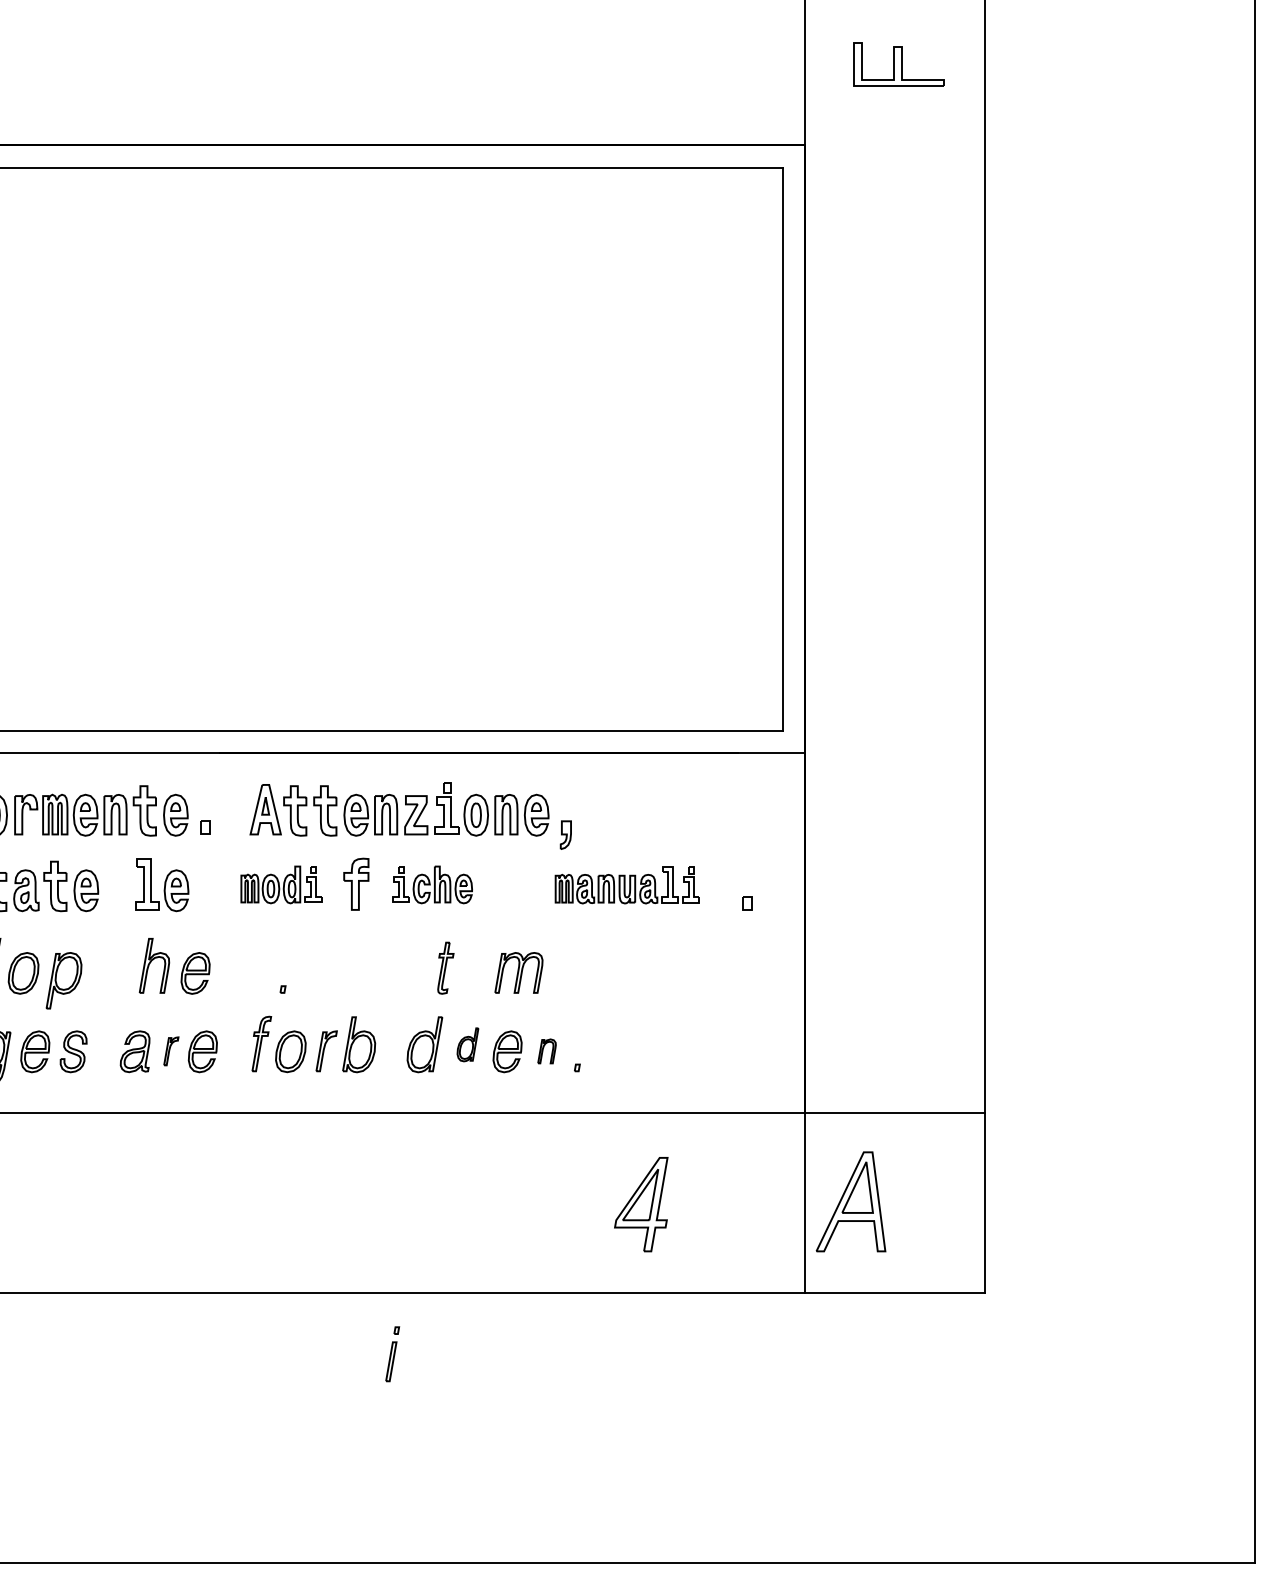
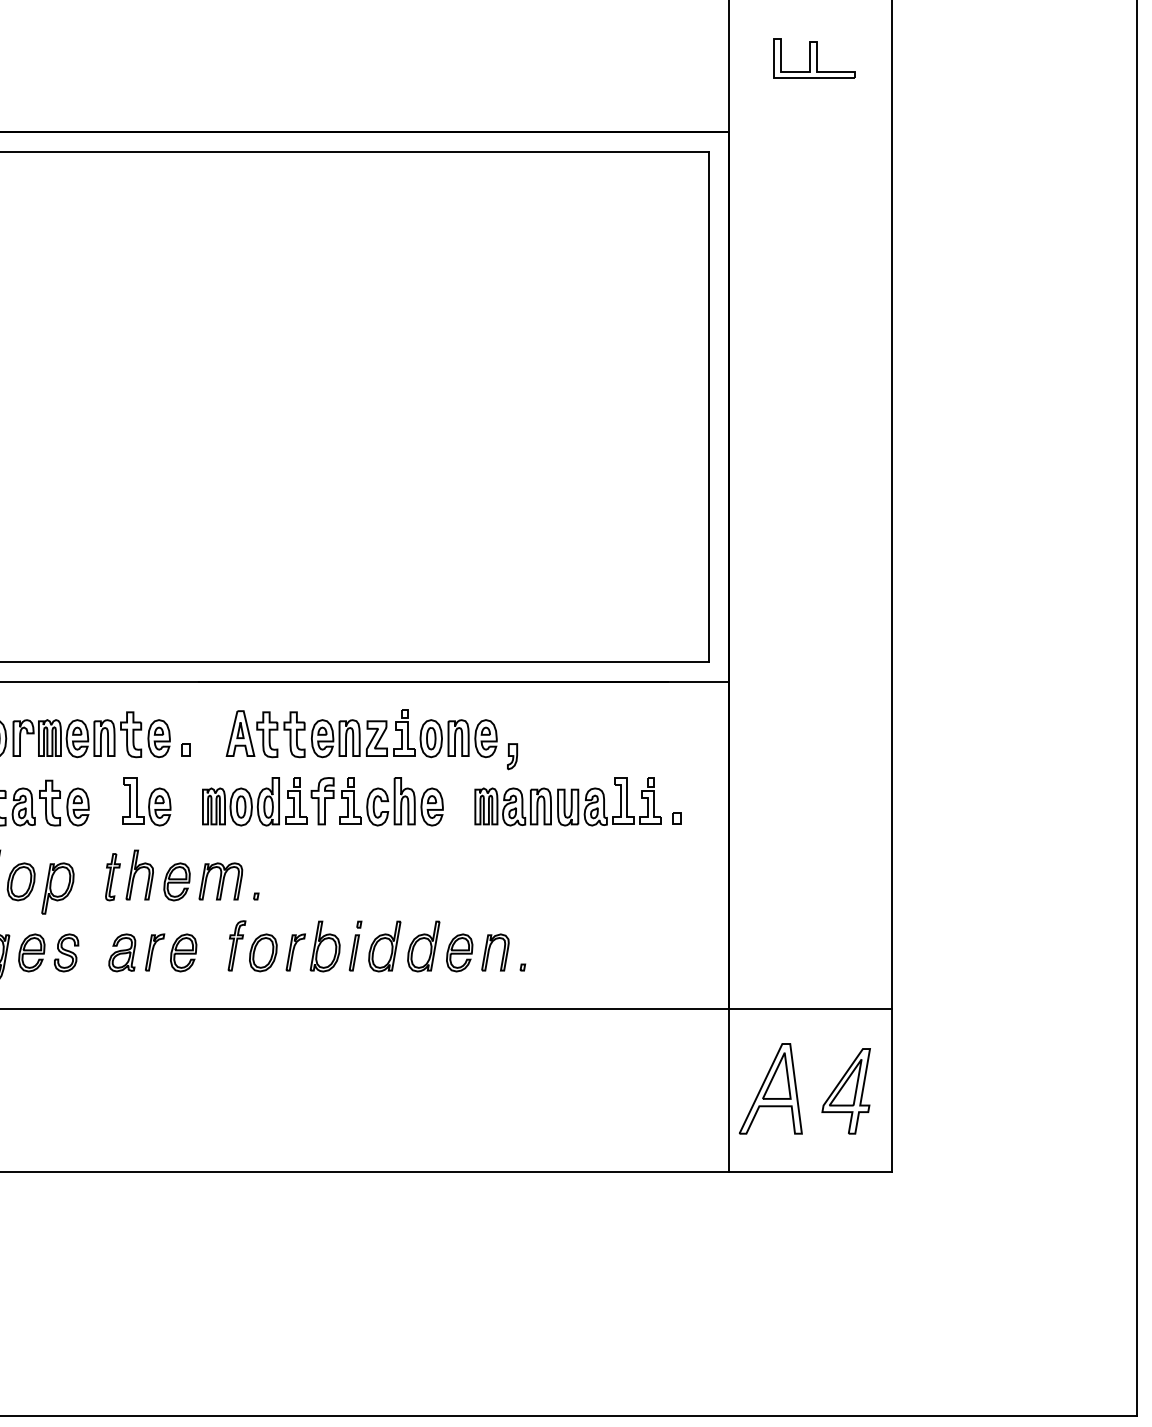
part: (281, 884) -> (254, 801), size x1.43
part: (432, 884) -> (391, 801), size x1.43
part: (627, 885) -> (568, 802), size x1.43
part: (445, 967) -> (112, 876), moved
part: (518, 972) -> (220, 881), moved
part: (467, 1044) -> (423, 946), size x1.67
part: (171, 1051) -> (155, 952), size x1.43
part: (546, 1051) -> (494, 952), size x1.67
part: (641, 1204) -> (846, 1091), moved
part: (392, 1354) -> (355, 946), moved

